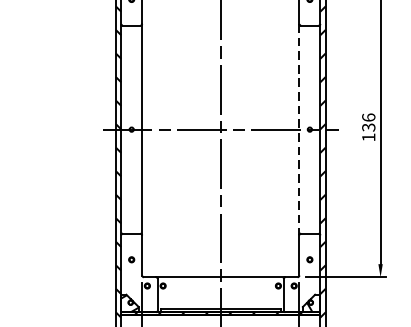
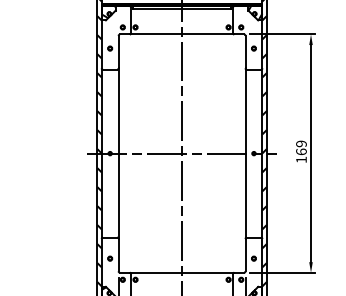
text: (368, 122) -> (301, 147), 136 -> 169
line: (299, 130) -> (245, 154), dashed -> solid

